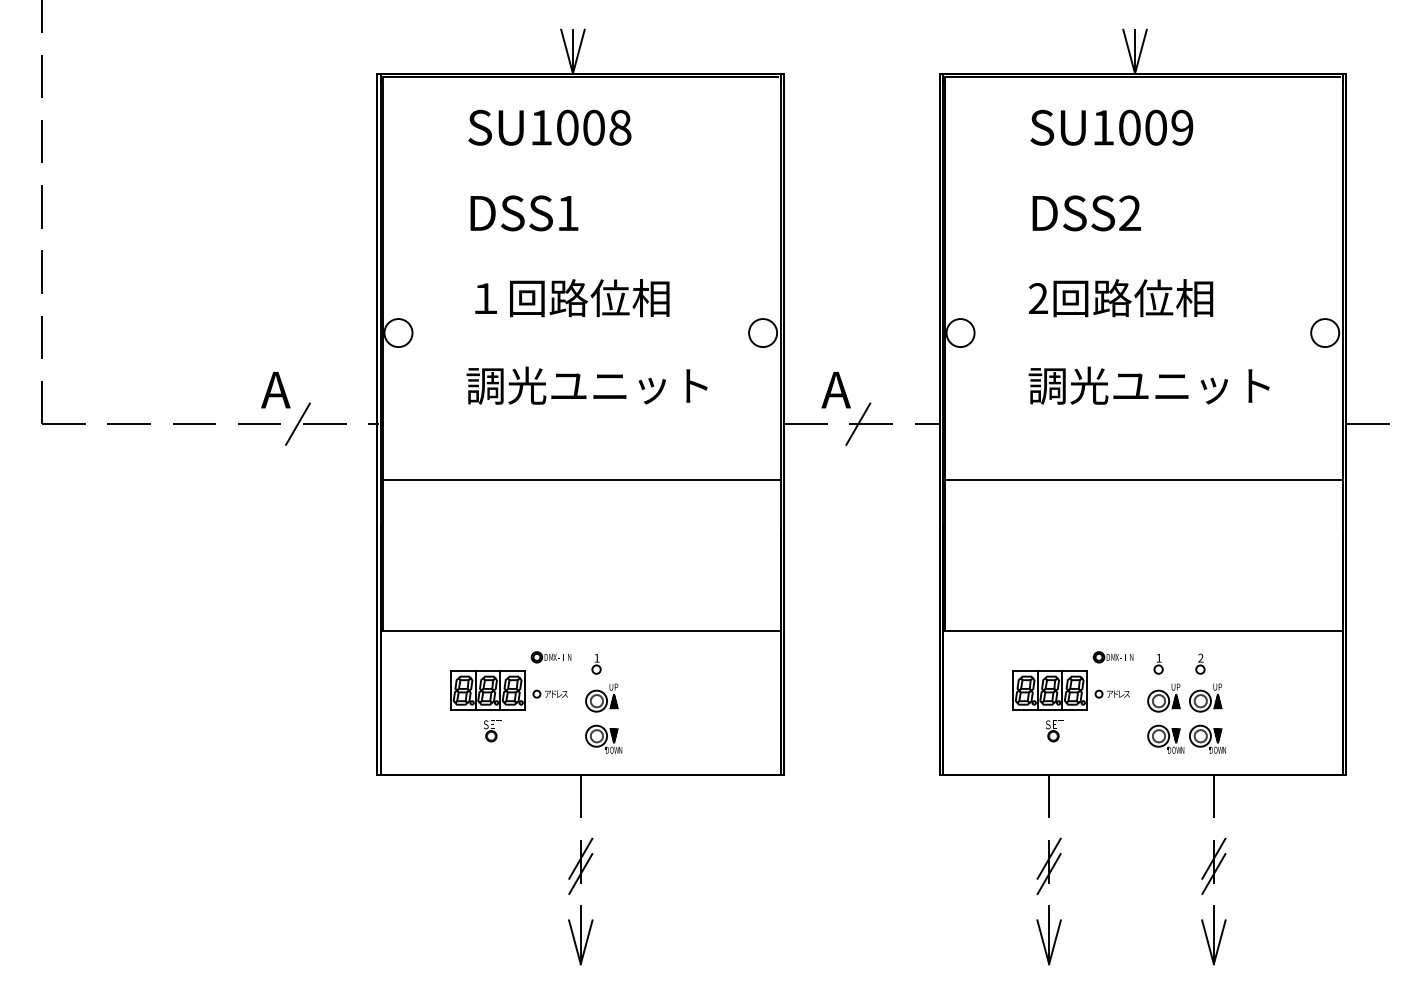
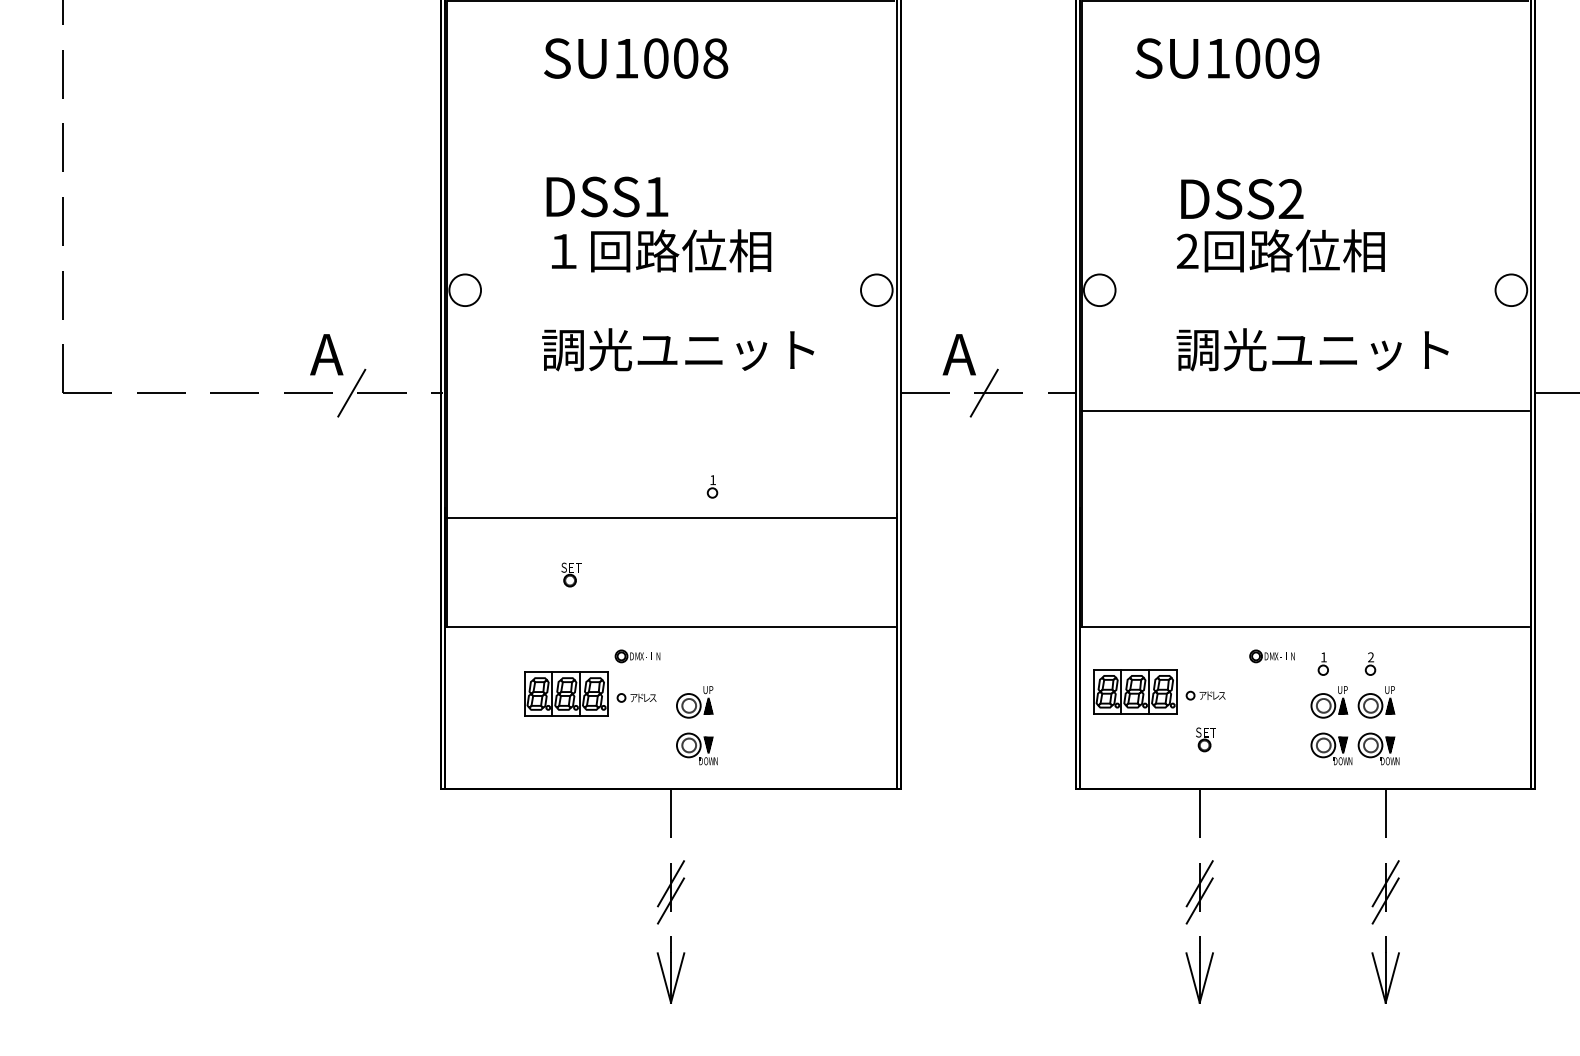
text: (1111, 127) -> (1227, 58), moved
text: (524, 213) -> (607, 197), moved
text: (1086, 213) -> (1241, 199), moved
line: (580, 480) -> (670, 517), moved
line: (1142, 480) -> (1305, 411), moved
part: (596, 664) -> (712, 487), moved
part: (1070, 690) -> (1158, 691), moved
part: (492, 731) -> (571, 575), moved

